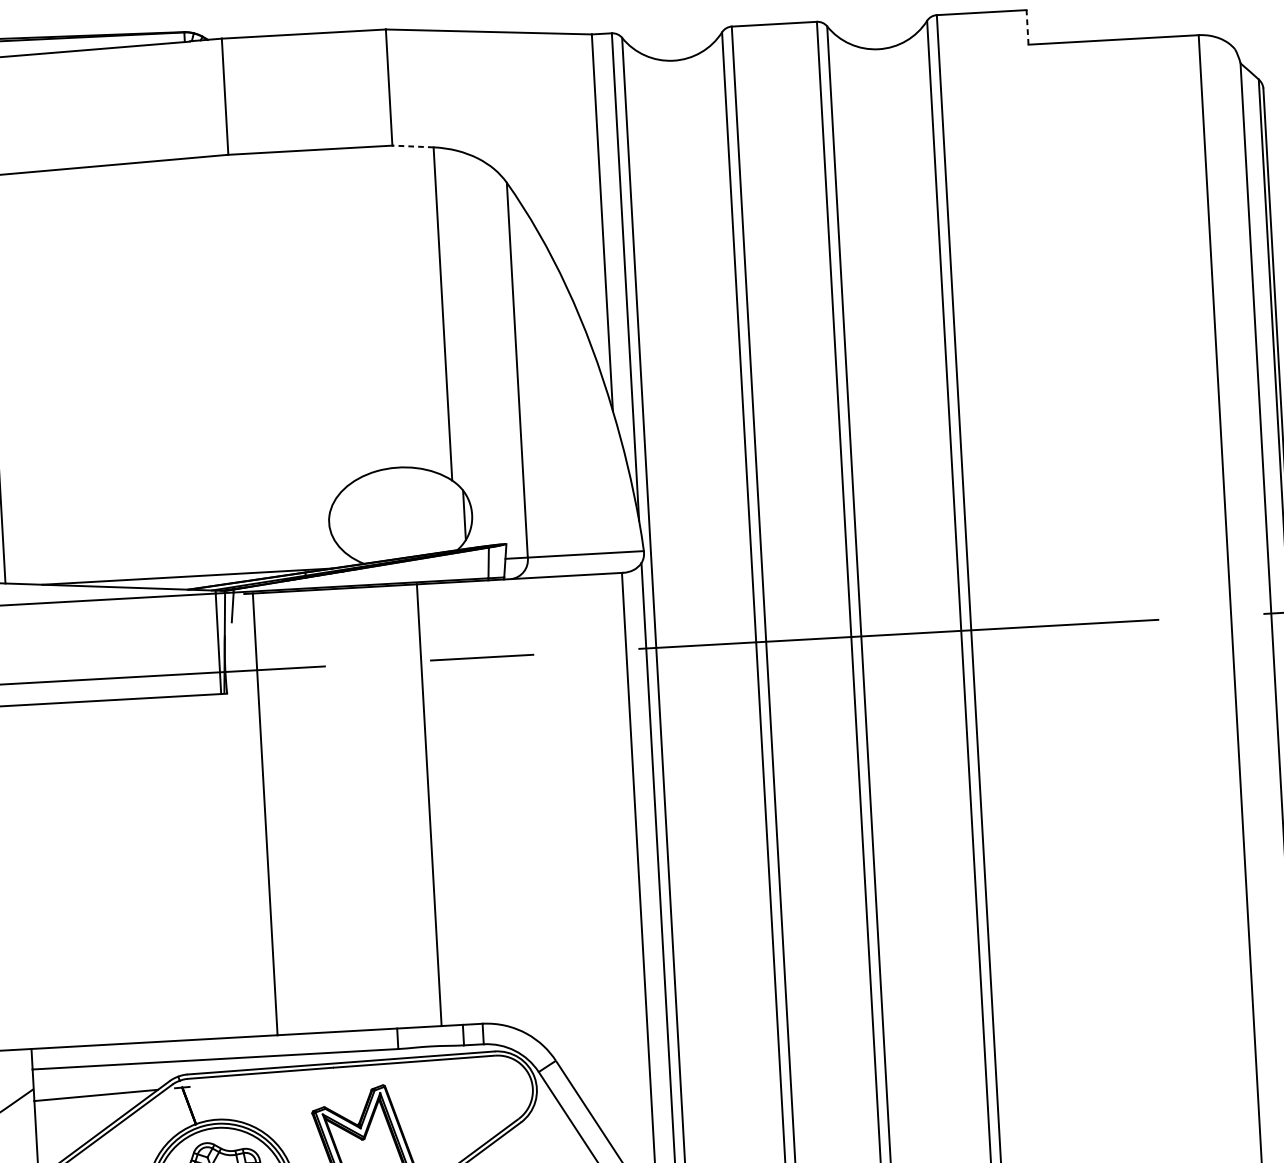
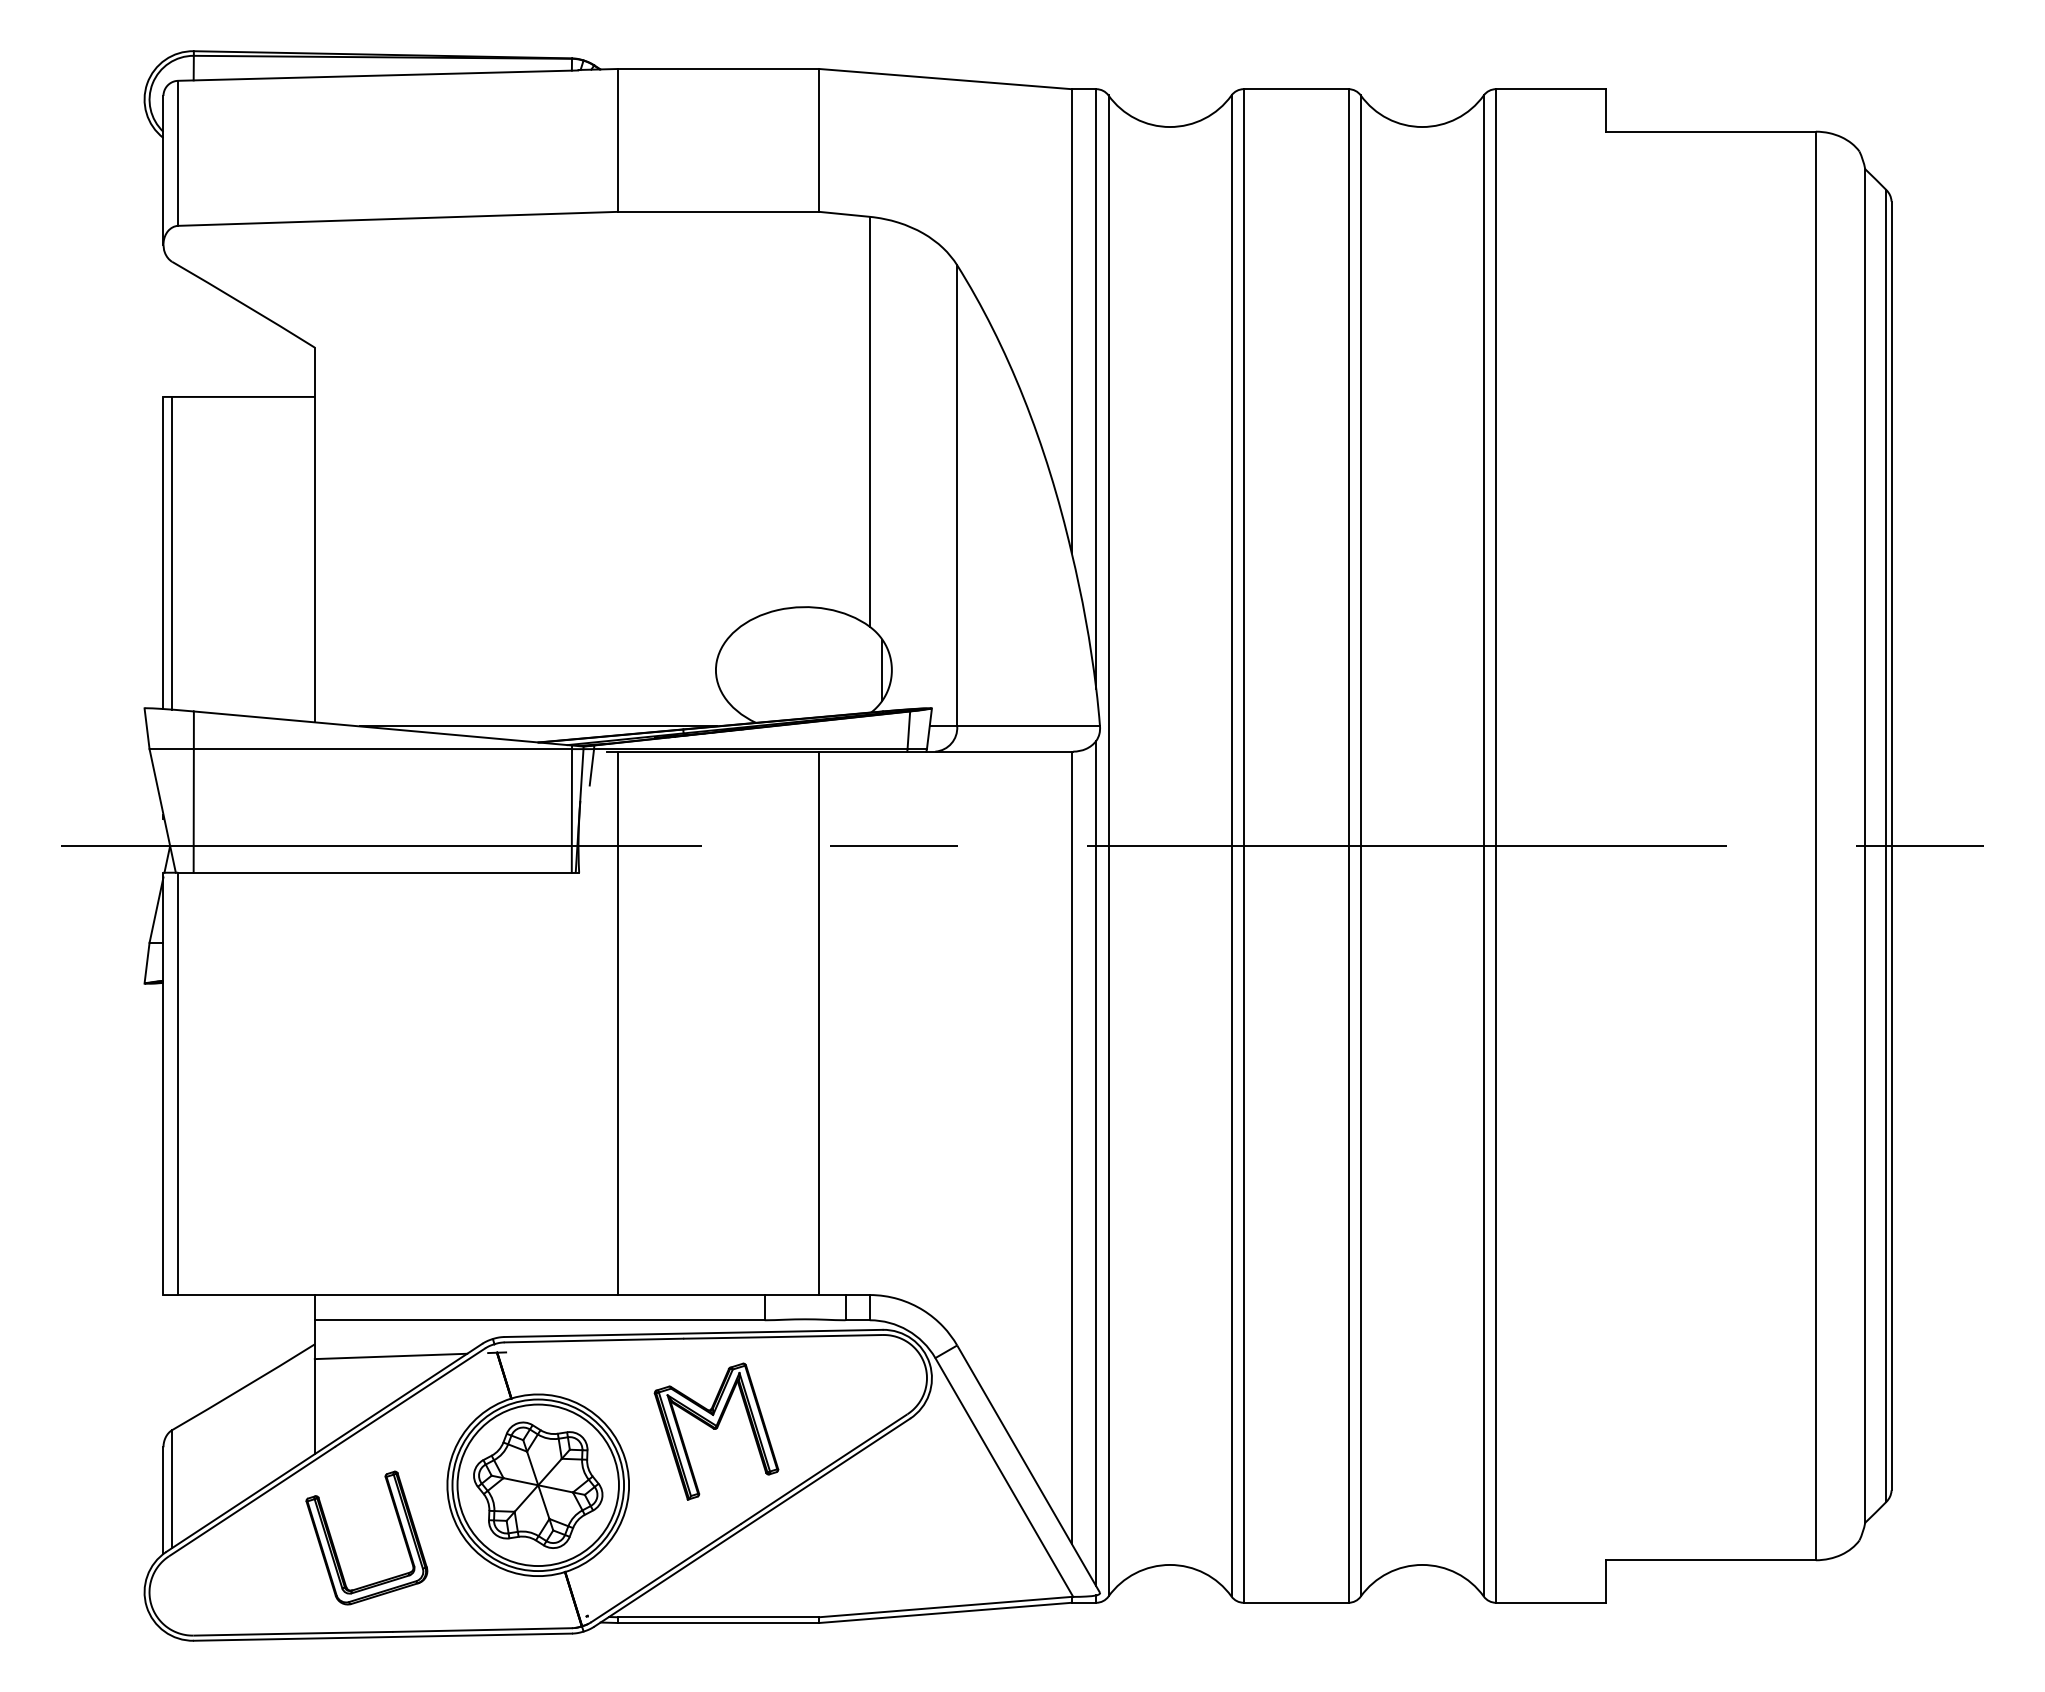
line: (1027, 26) -> (1606, 109), dashed -> solid
line: (412, 146) -> (843, 214), dashed -> solid

